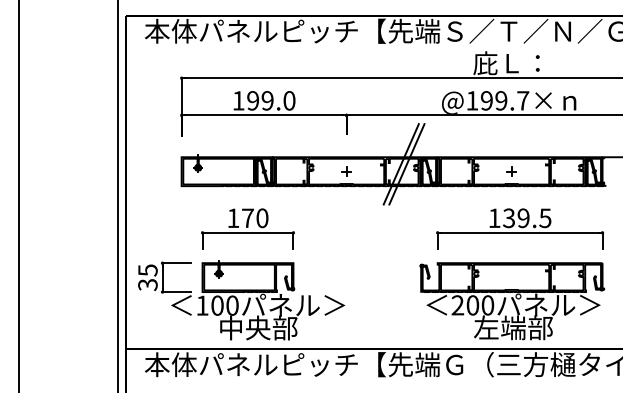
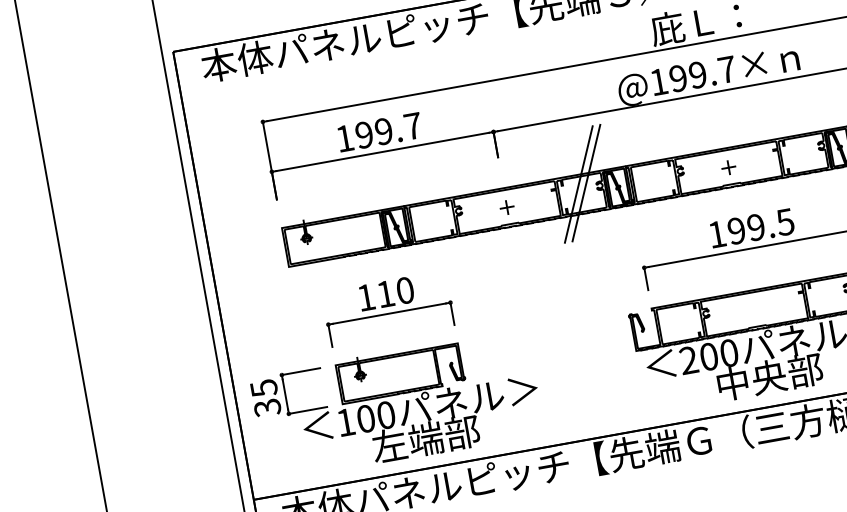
text: (289, 100) -> (413, 125), 199.0 -> 199.7
text: (247, 217) -> (385, 293), 170 -> 110
text: (508, 218) -> (735, 231), 139.5 -> 199.5
text: (244, 327) -> (407, 441), 中央部 -> 左端部
text: (499, 327) -> (750, 380), 左端部 -> 中央部

